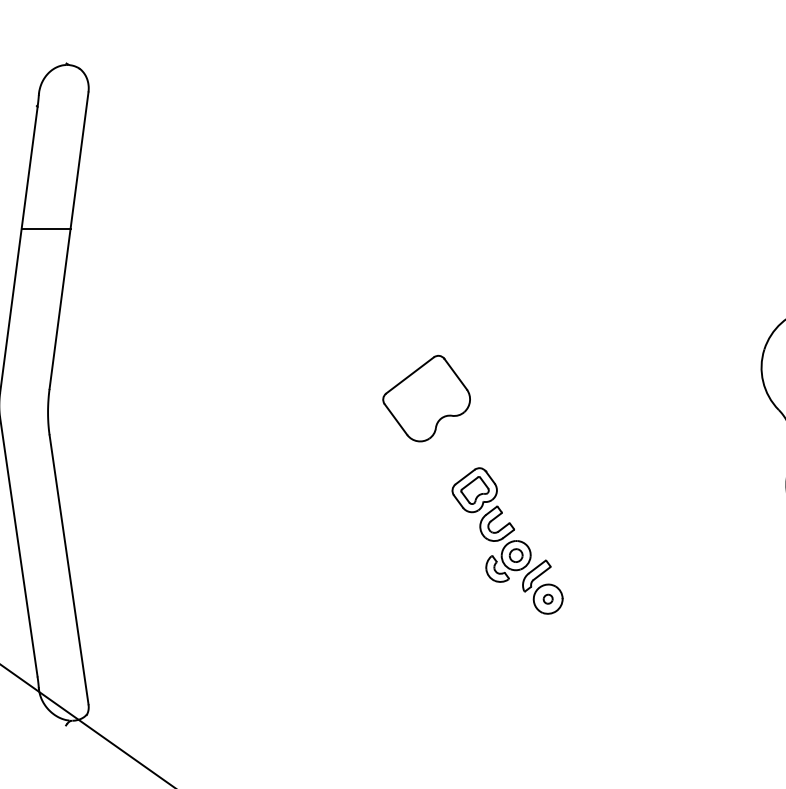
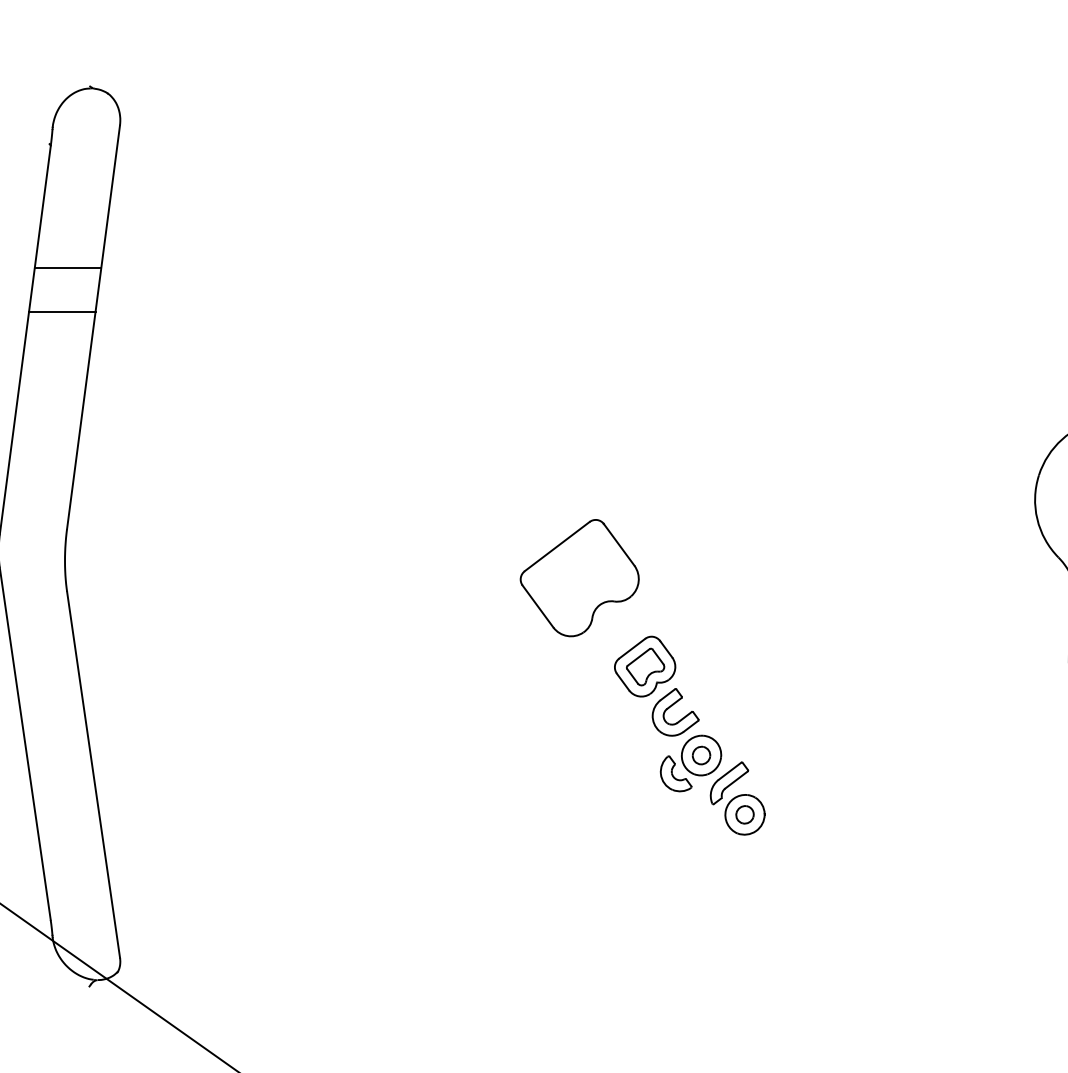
line: (49, 197) -> (67, 268), added
part: (426, 398) -> (579, 578), moved
part: (547, 598) -> (744, 814), size x1.43

